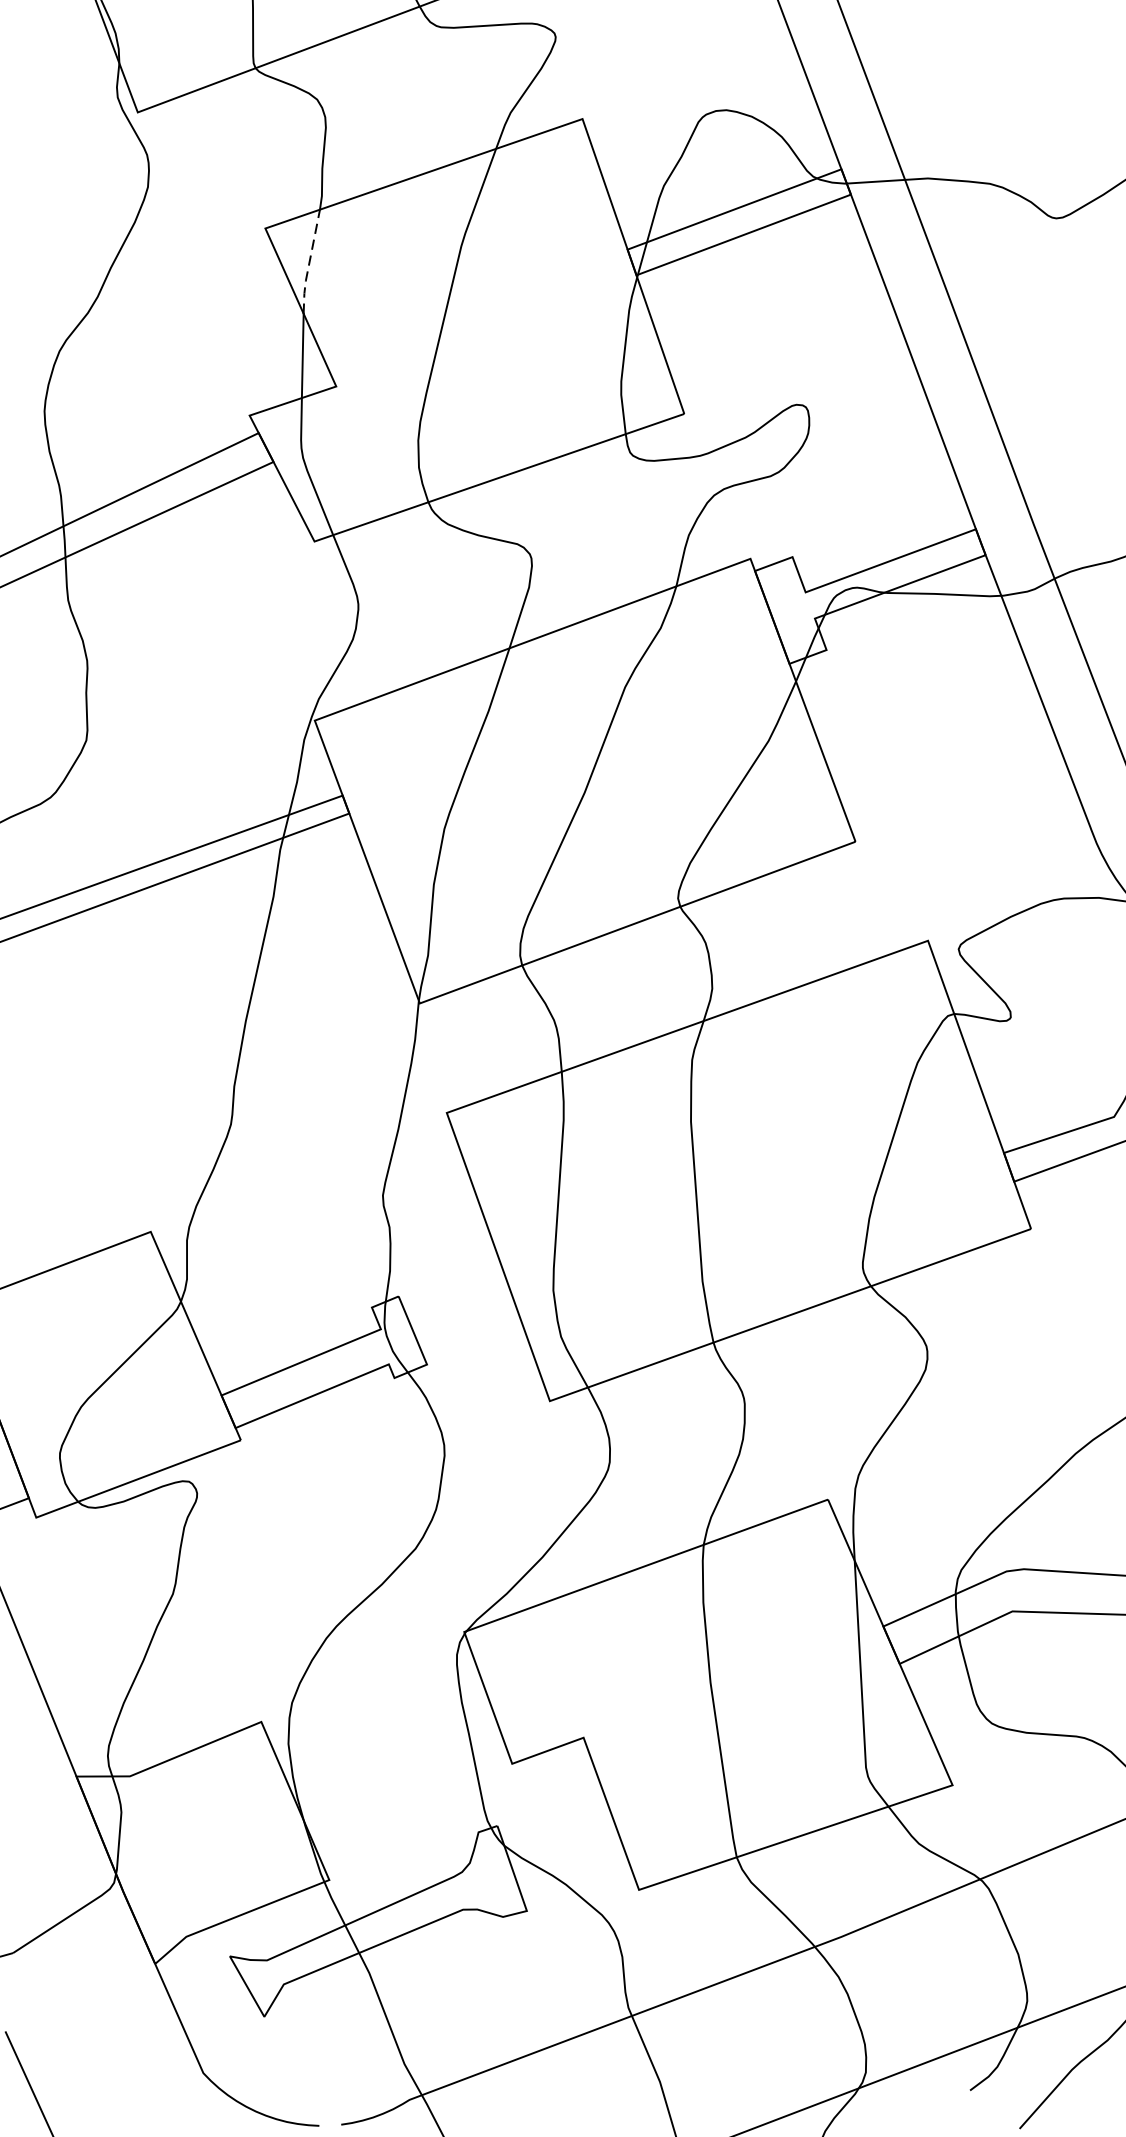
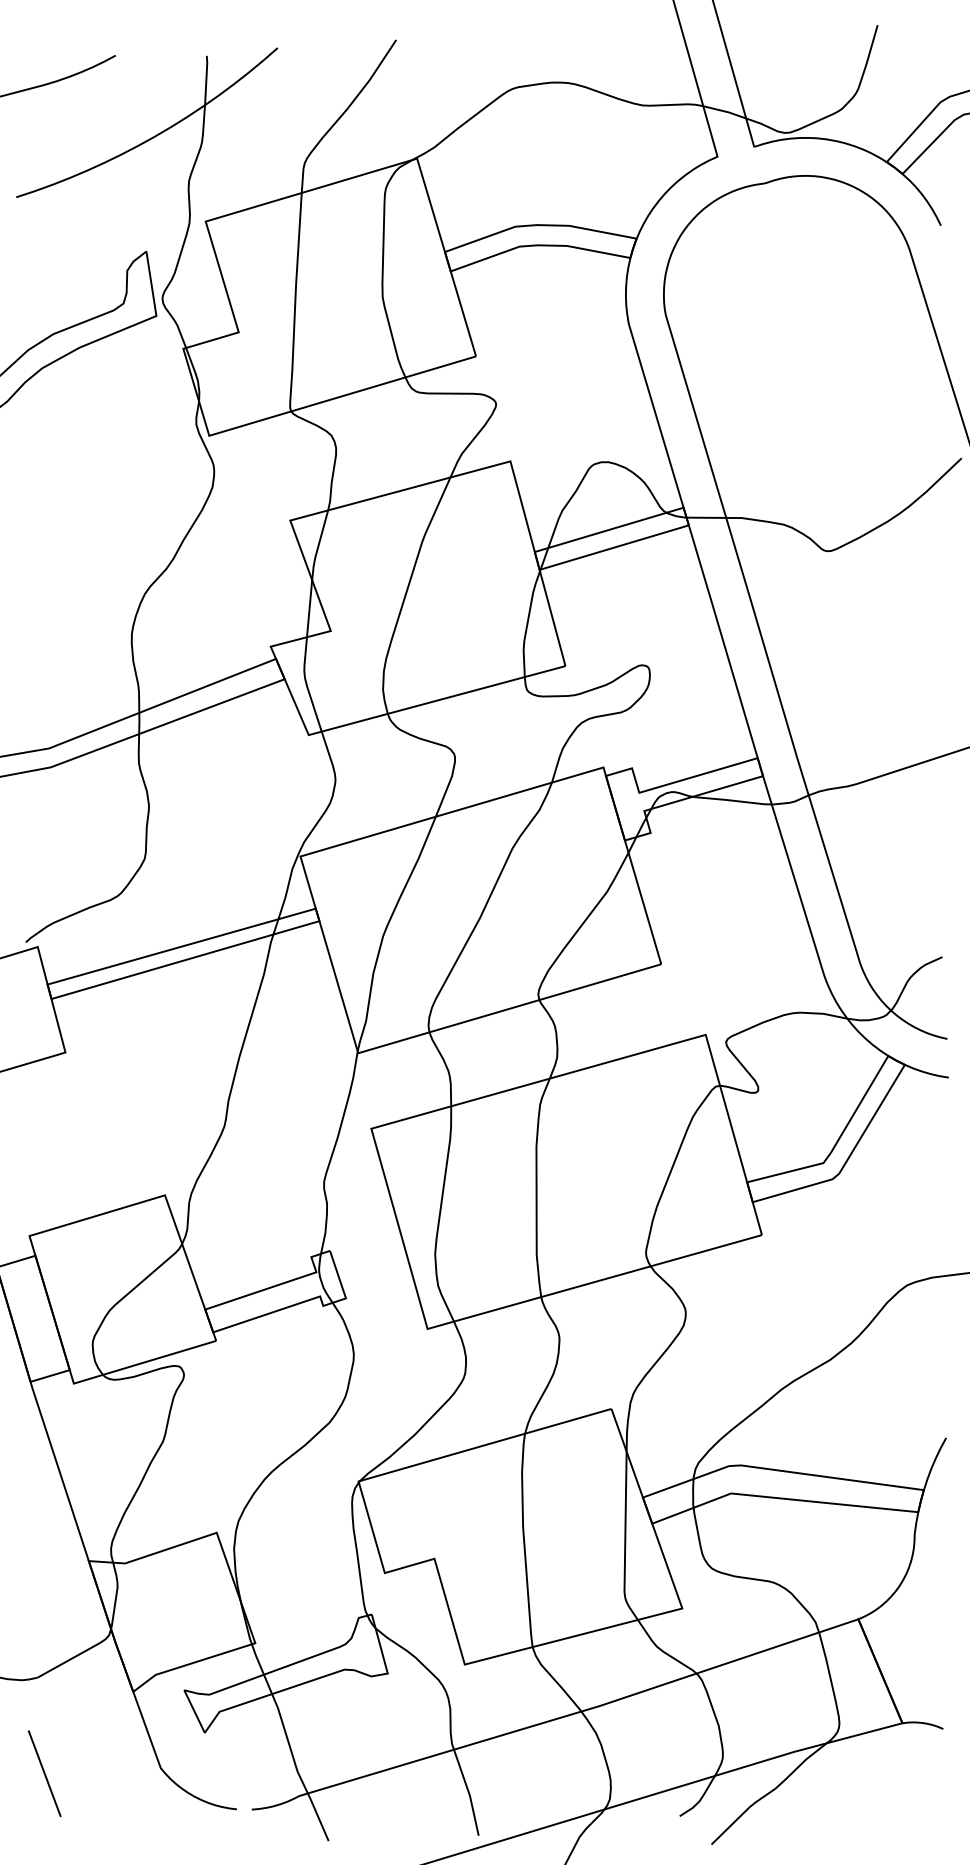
line: (309, 262) -> (318, 545), dashed -> solid

